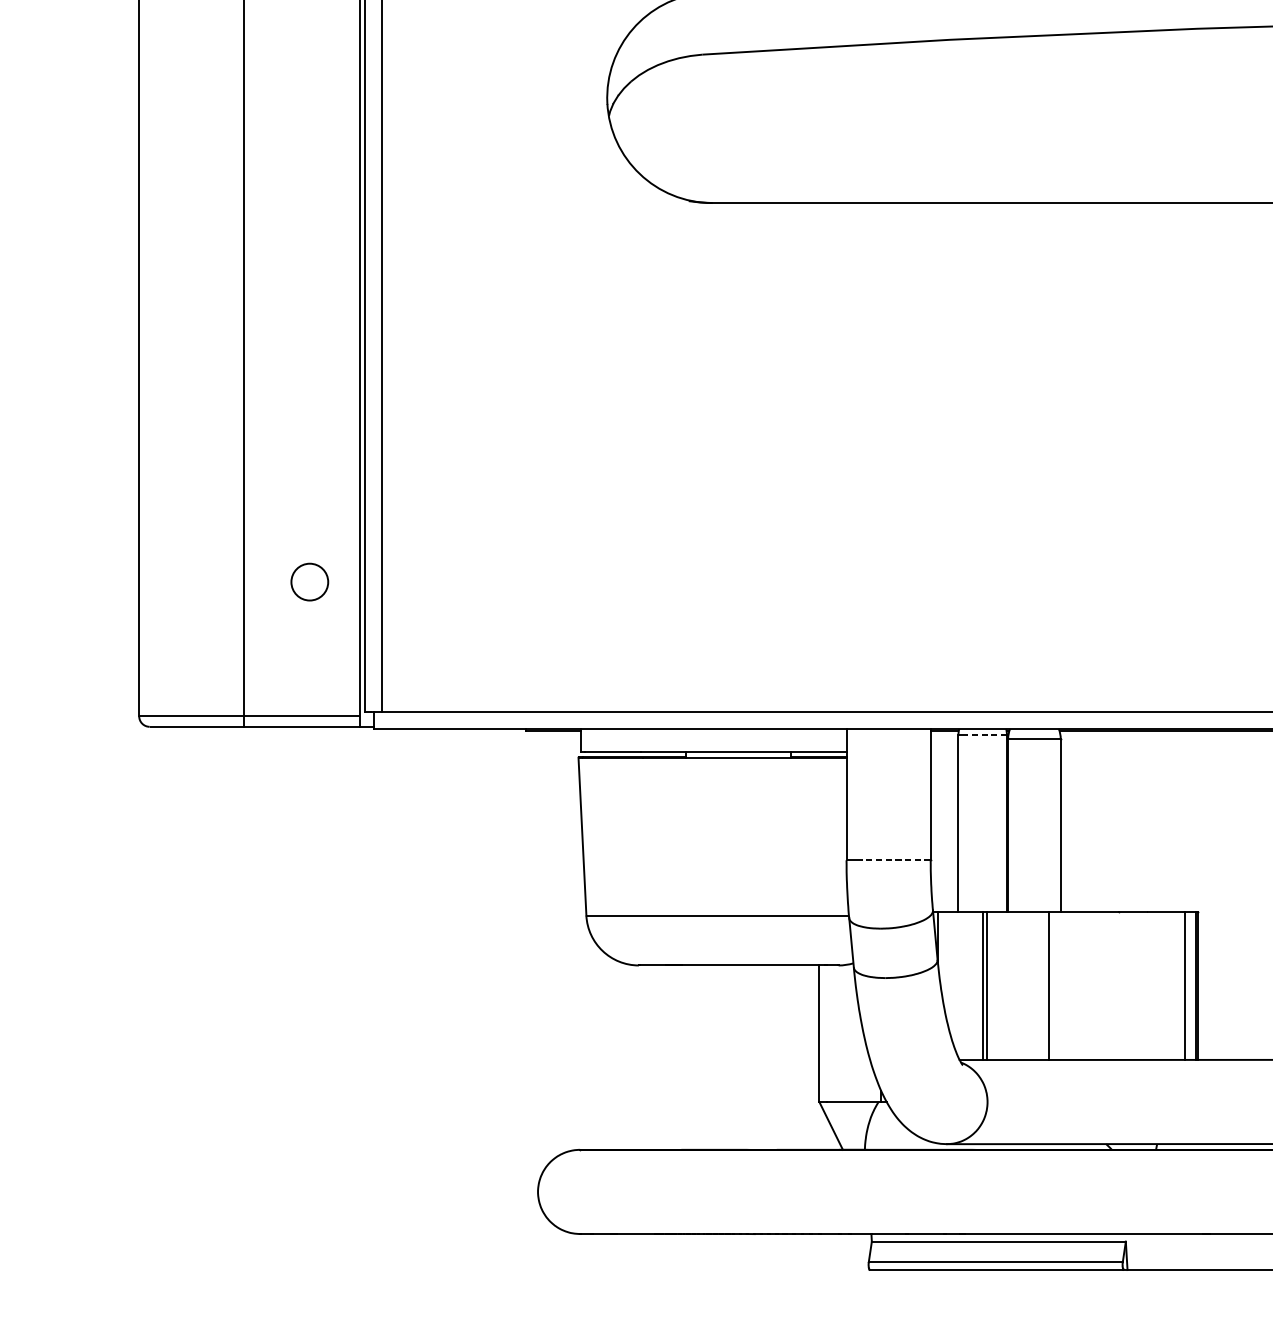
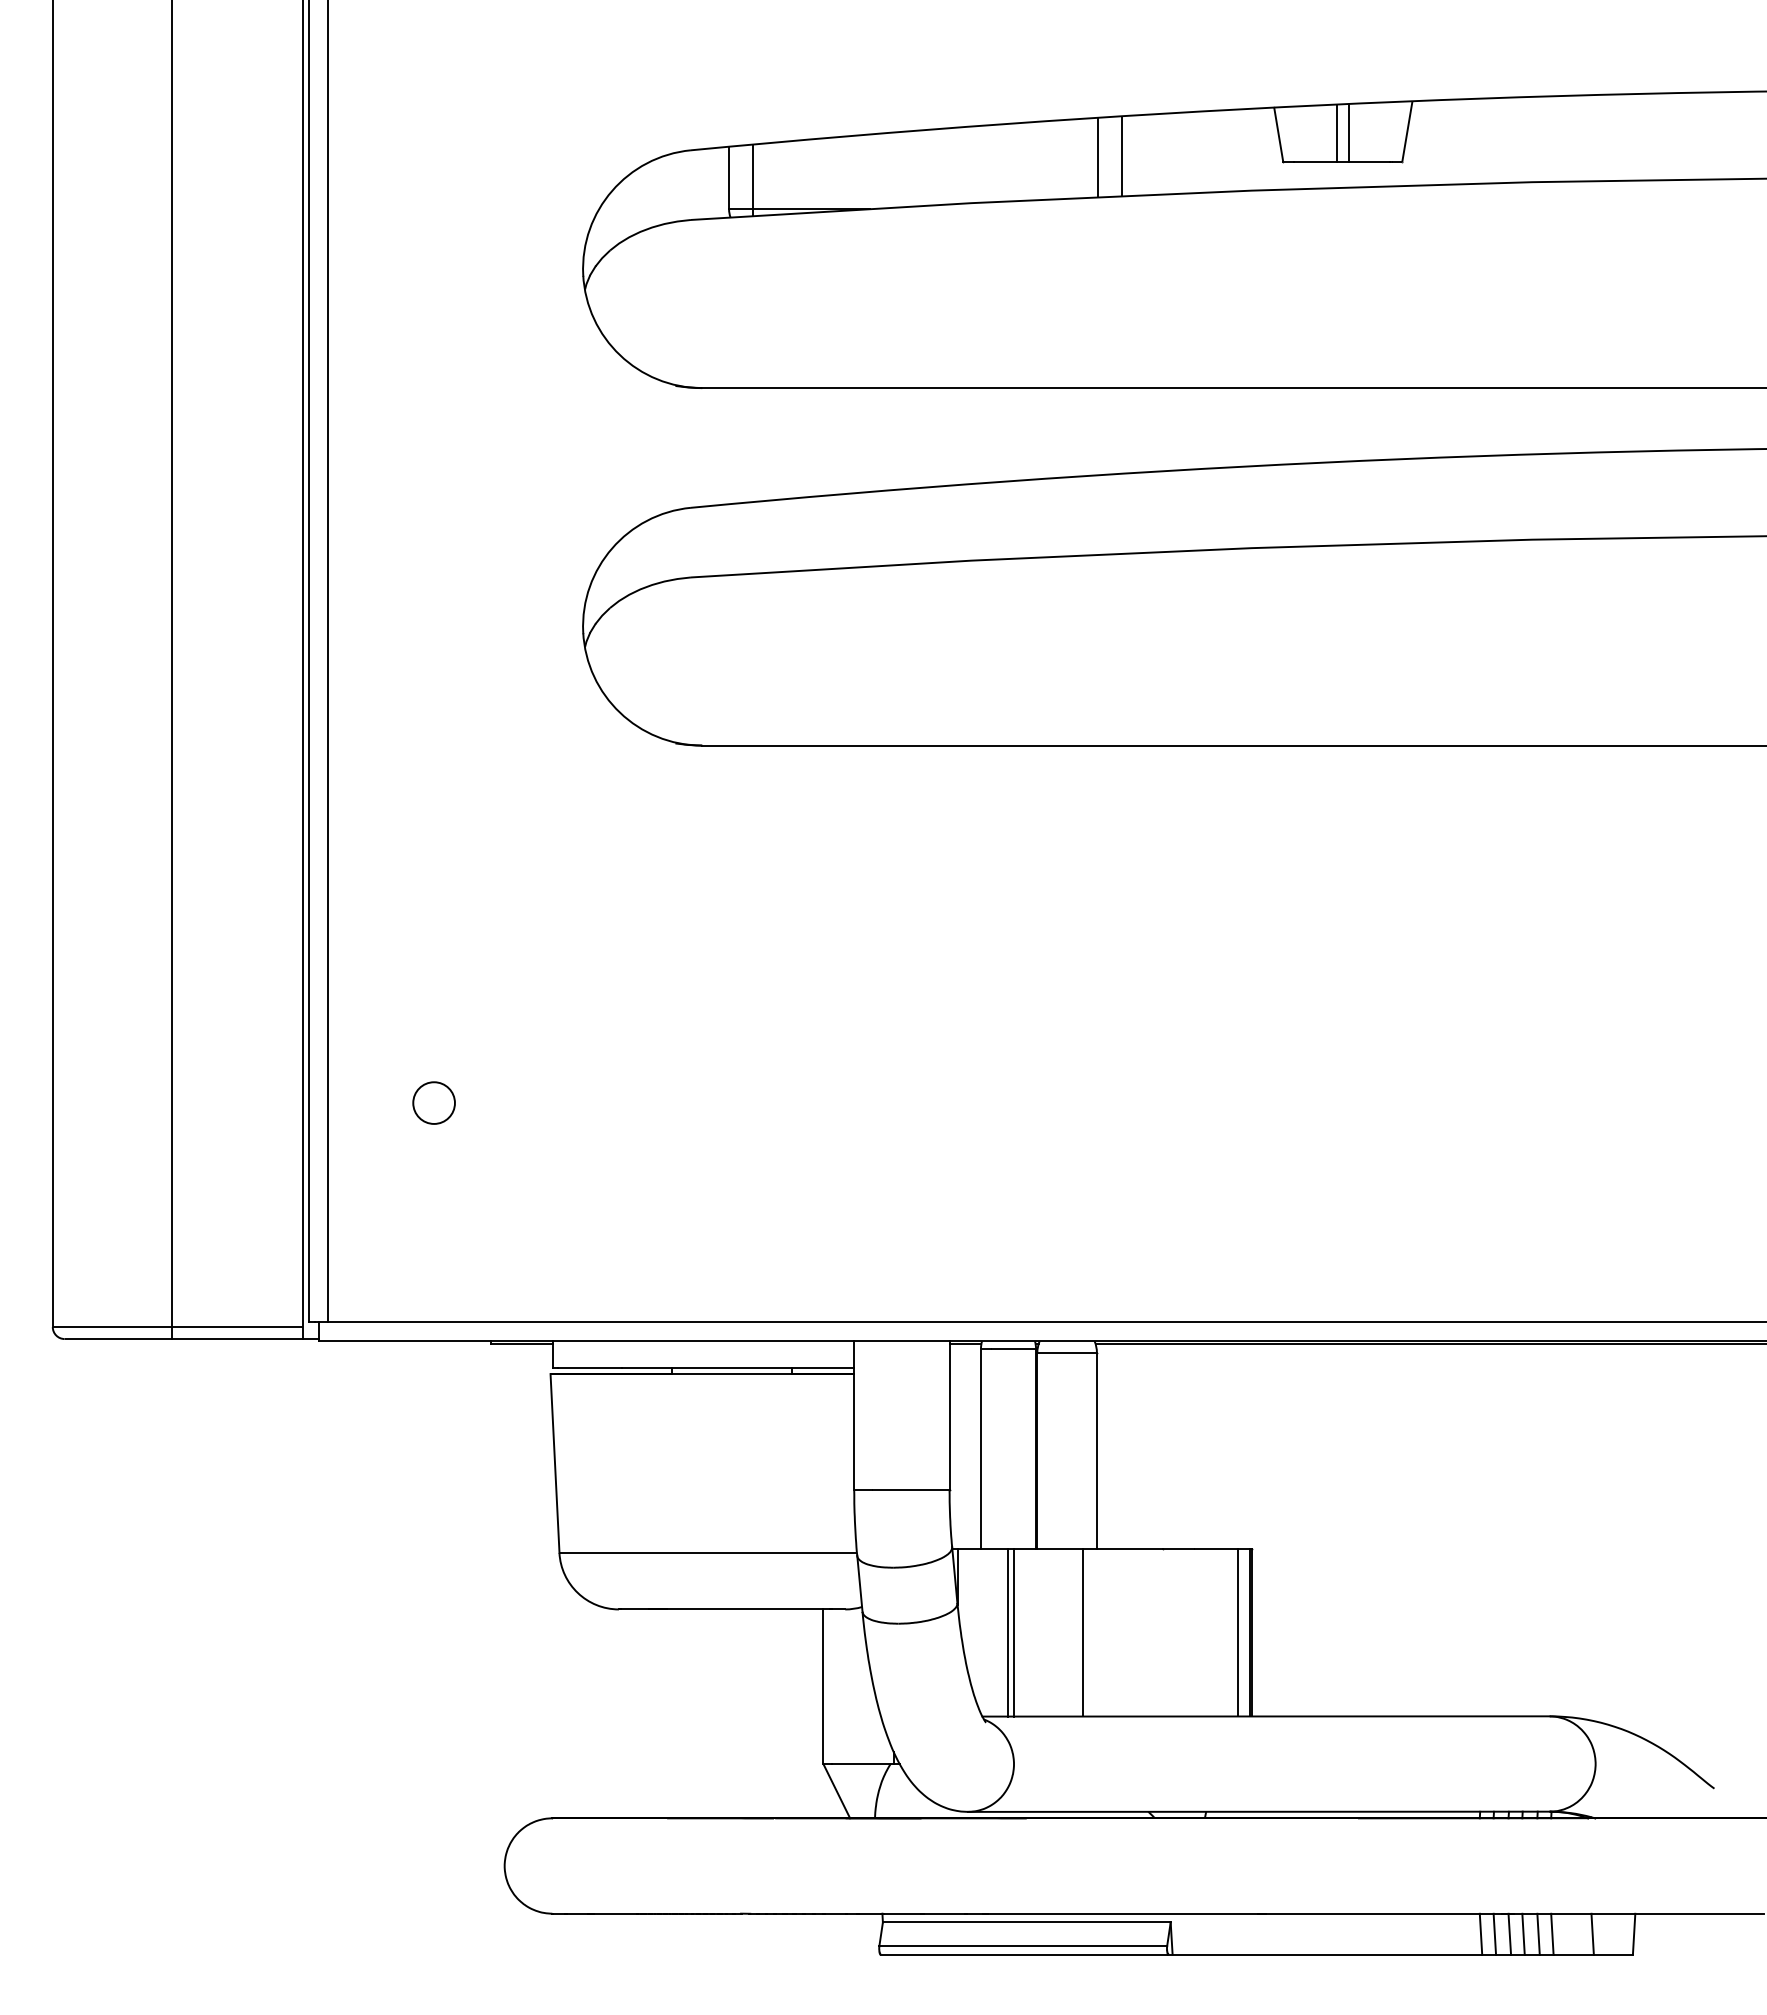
circle: (309, 581) -> (433, 1102), moved
line: (987, 735) -> (1013, 1348), dashed -> solid
line: (896, 860) -> (910, 1490), dashed -> solid

